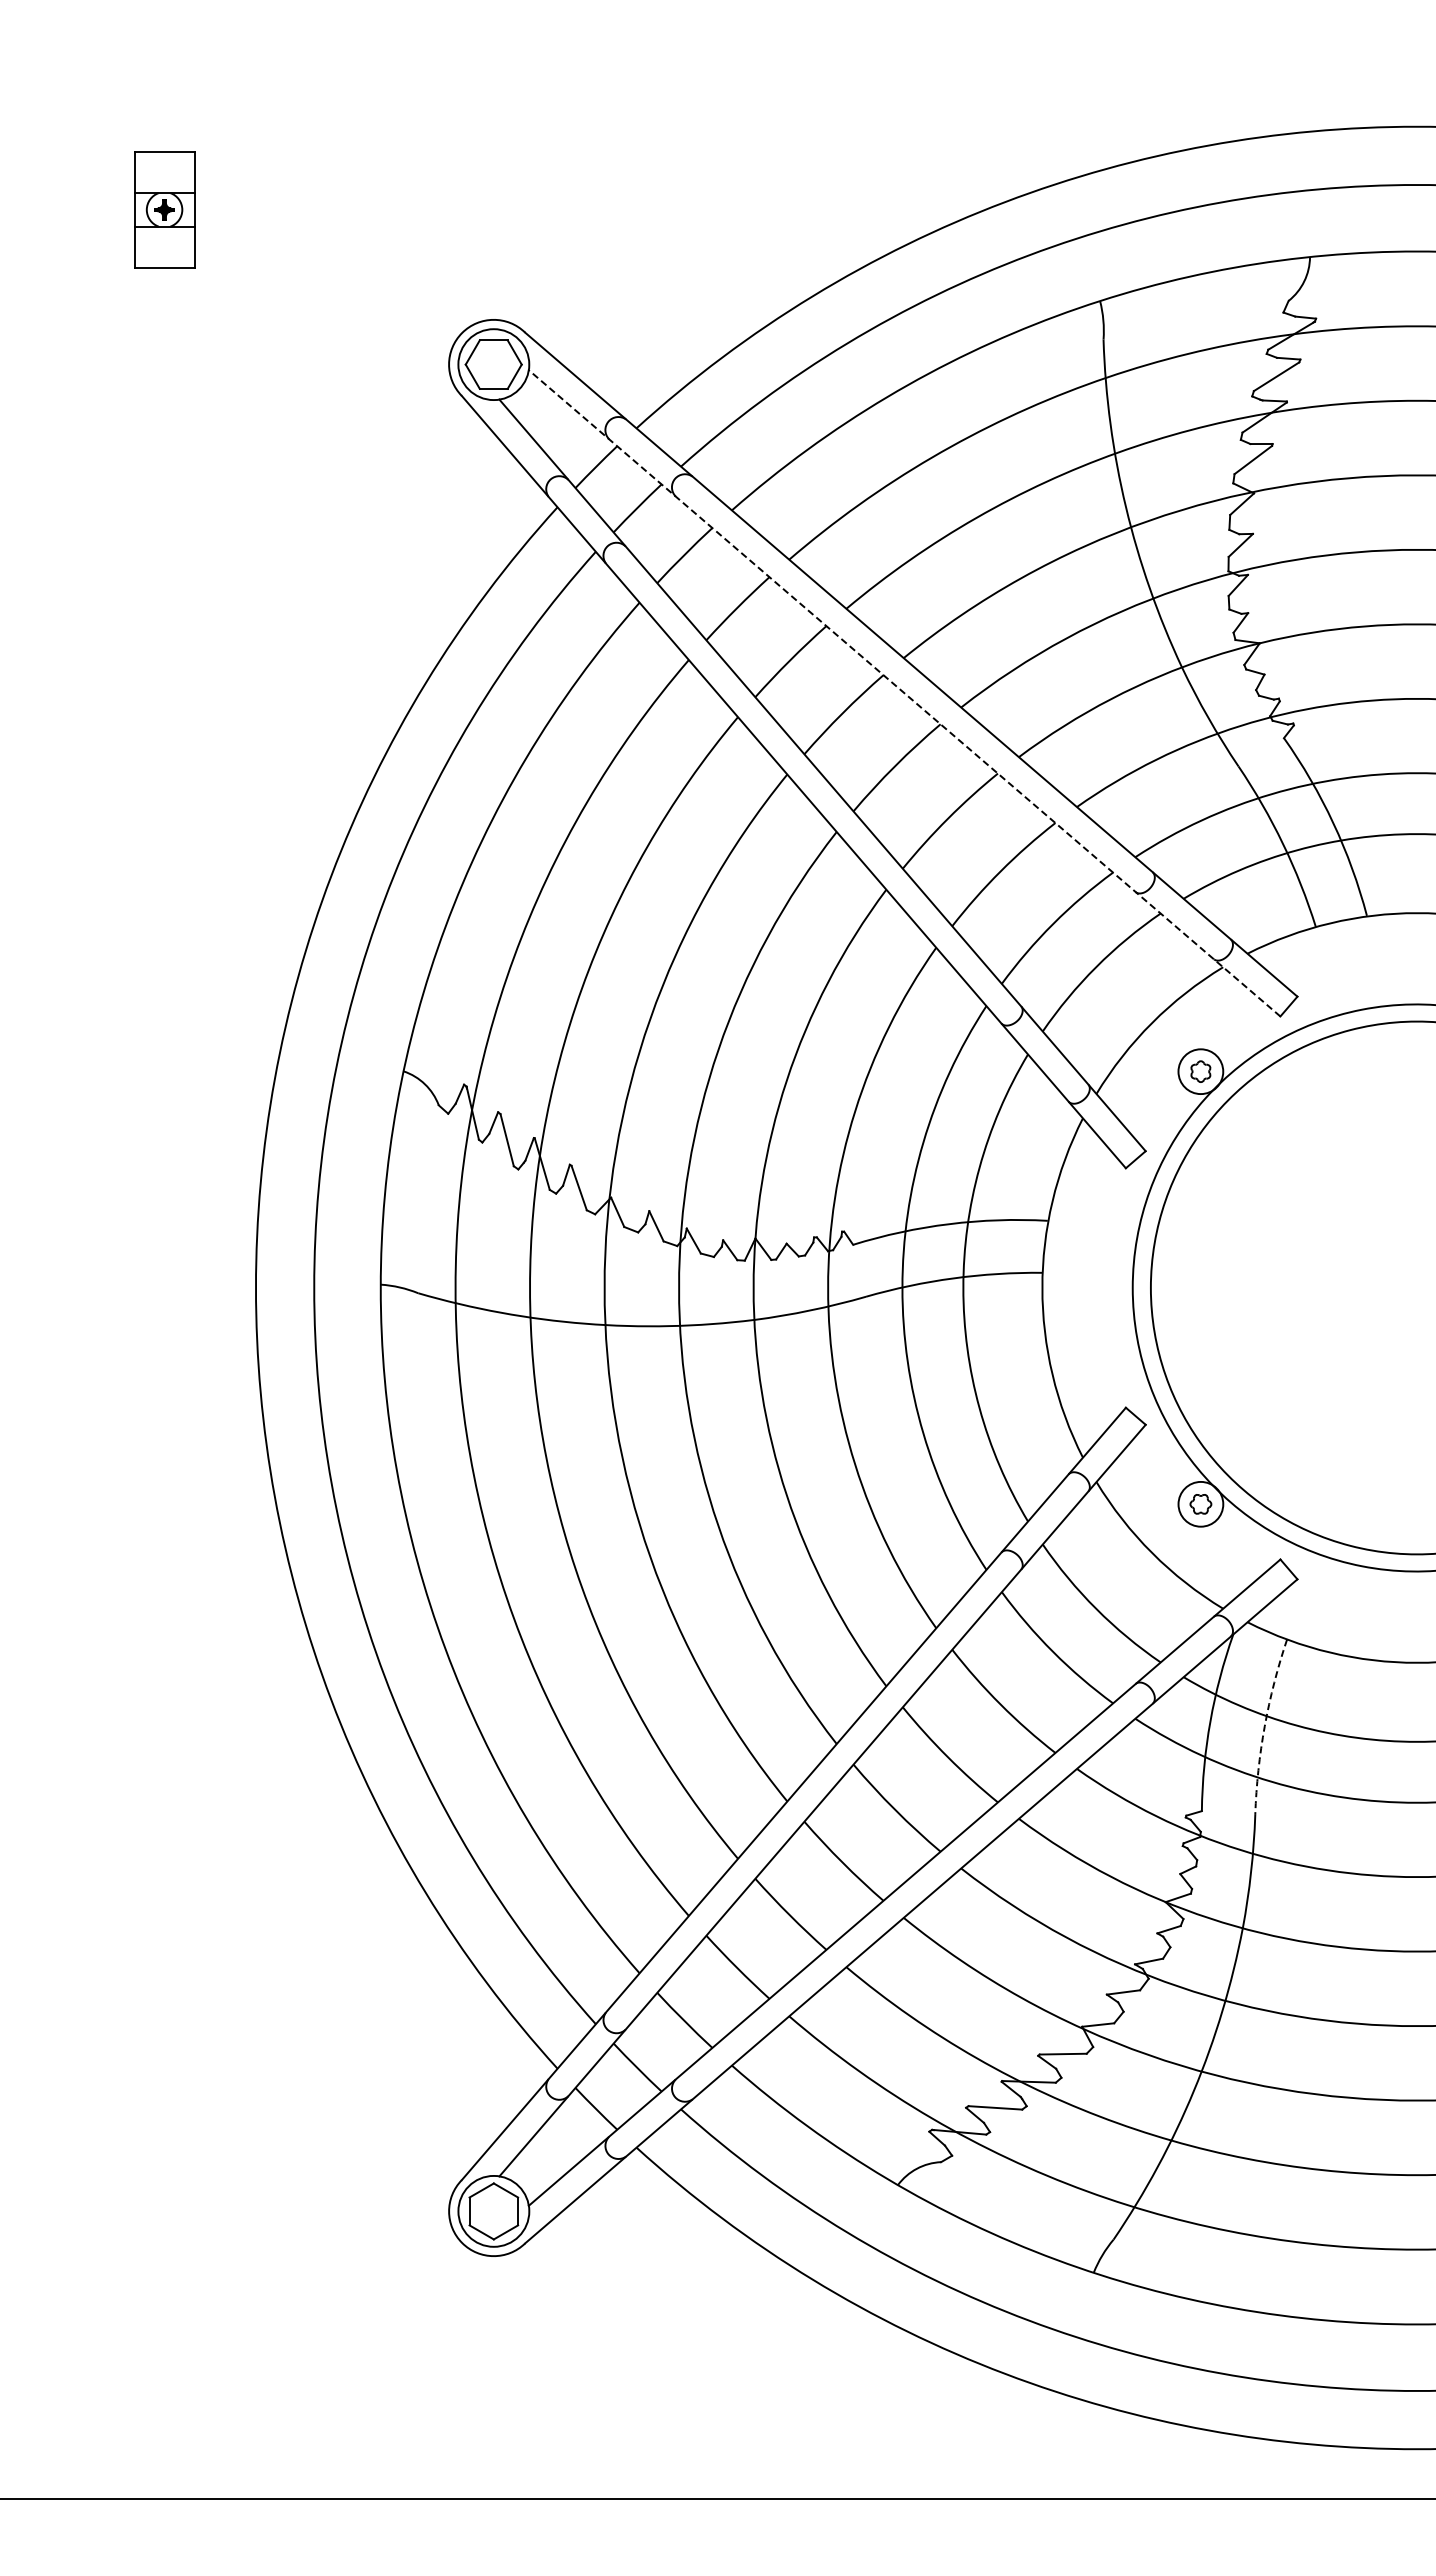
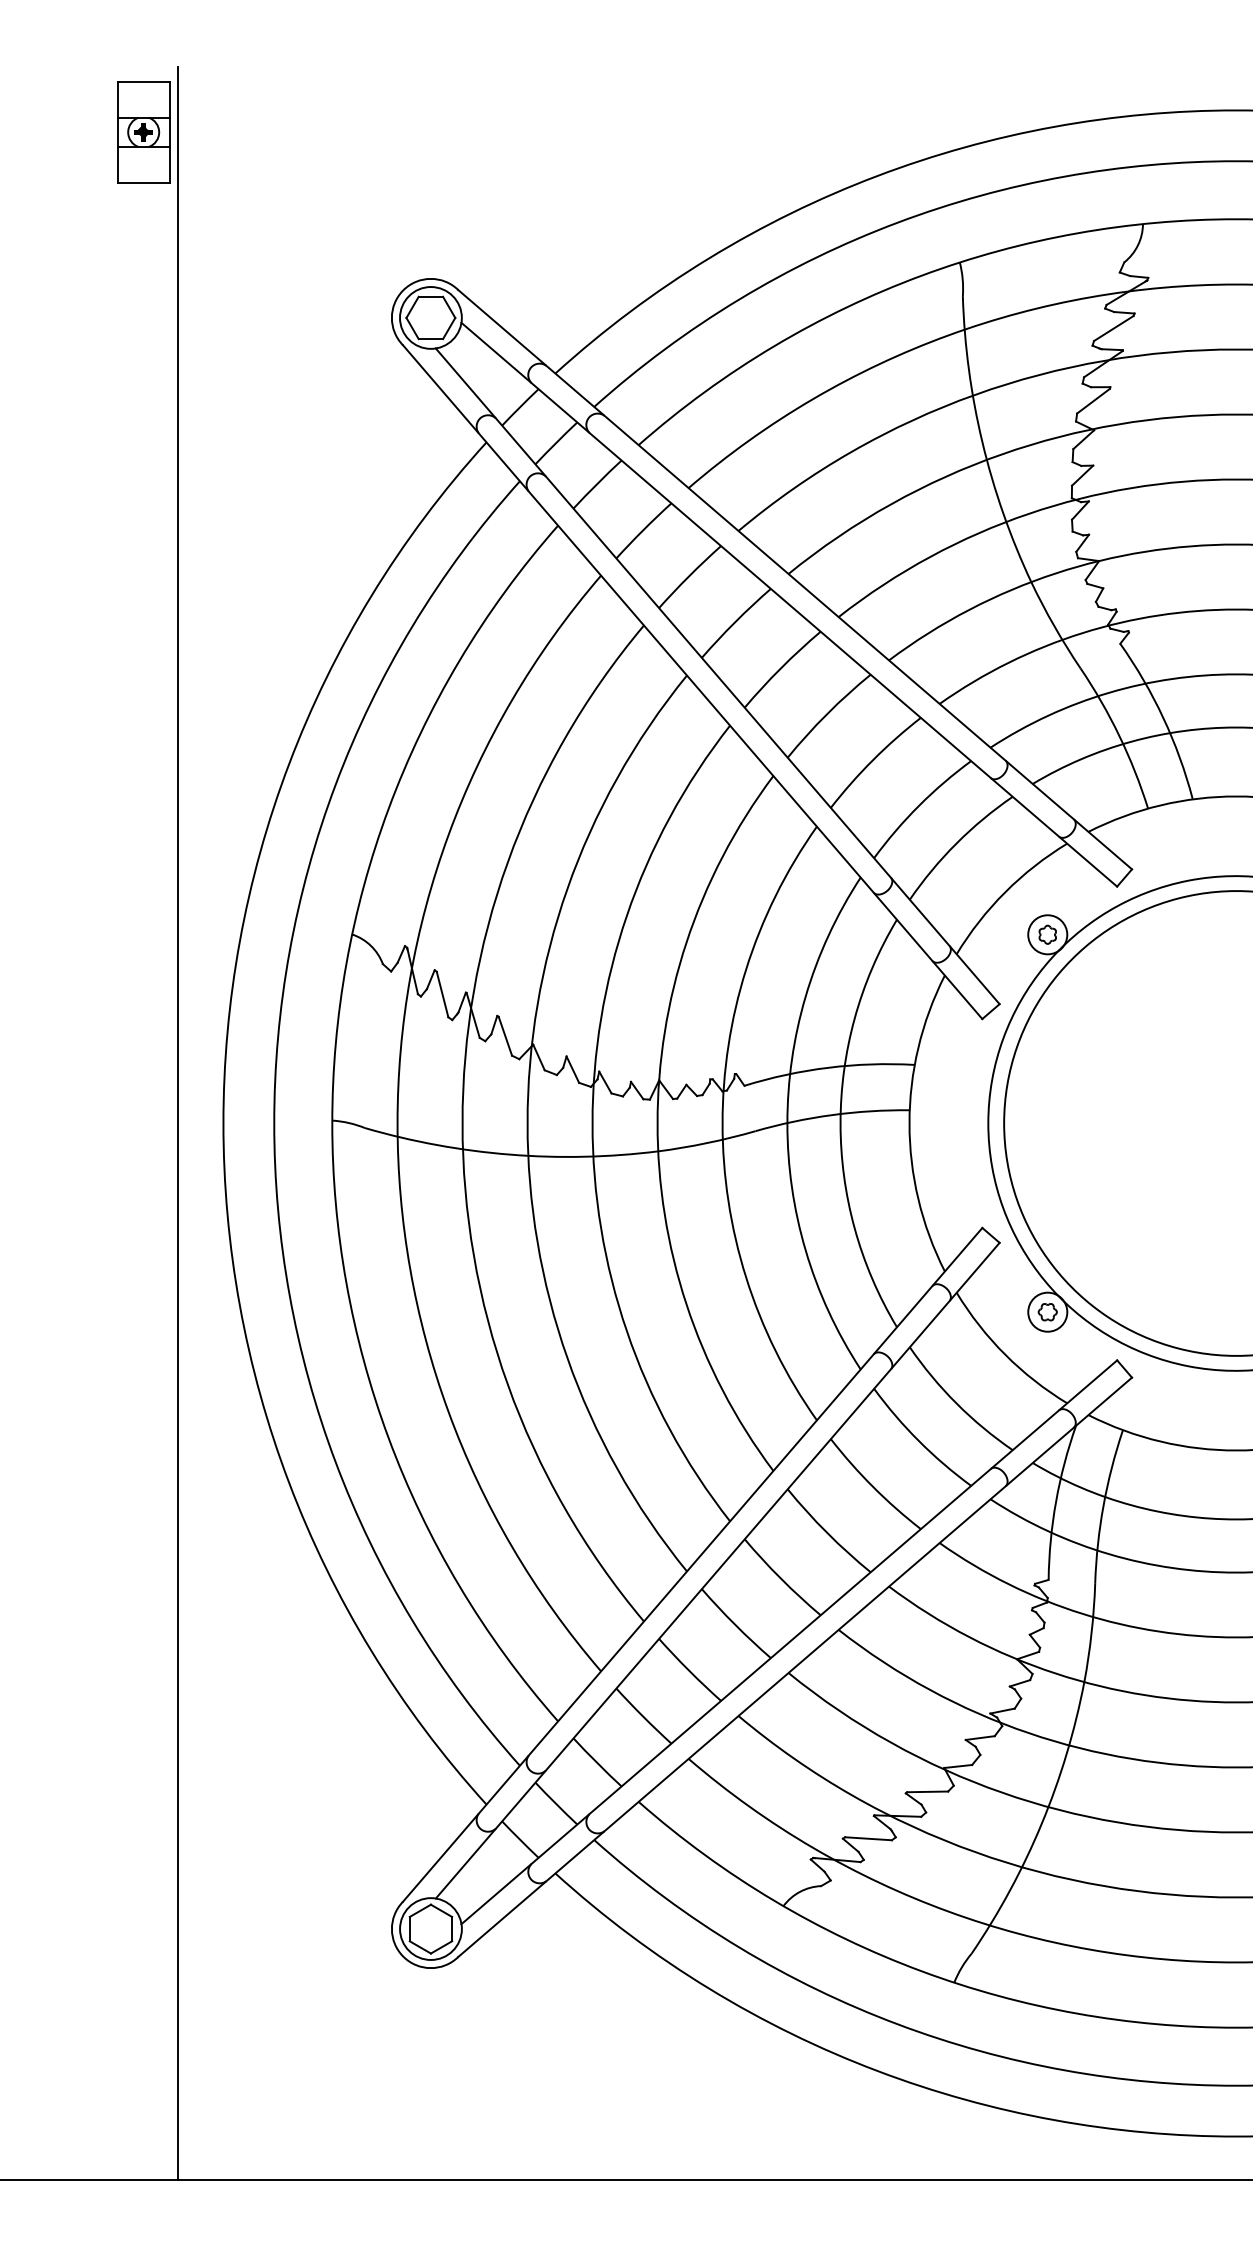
part: (164, 209) -> (143, 132), moved
line: (904, 693) -> (789, 604), dashed -> solid
line: (203, 1287) -> (177, 1123), added
arc: (1264, 1726) -> (1103, 1506), dashed -> solid

